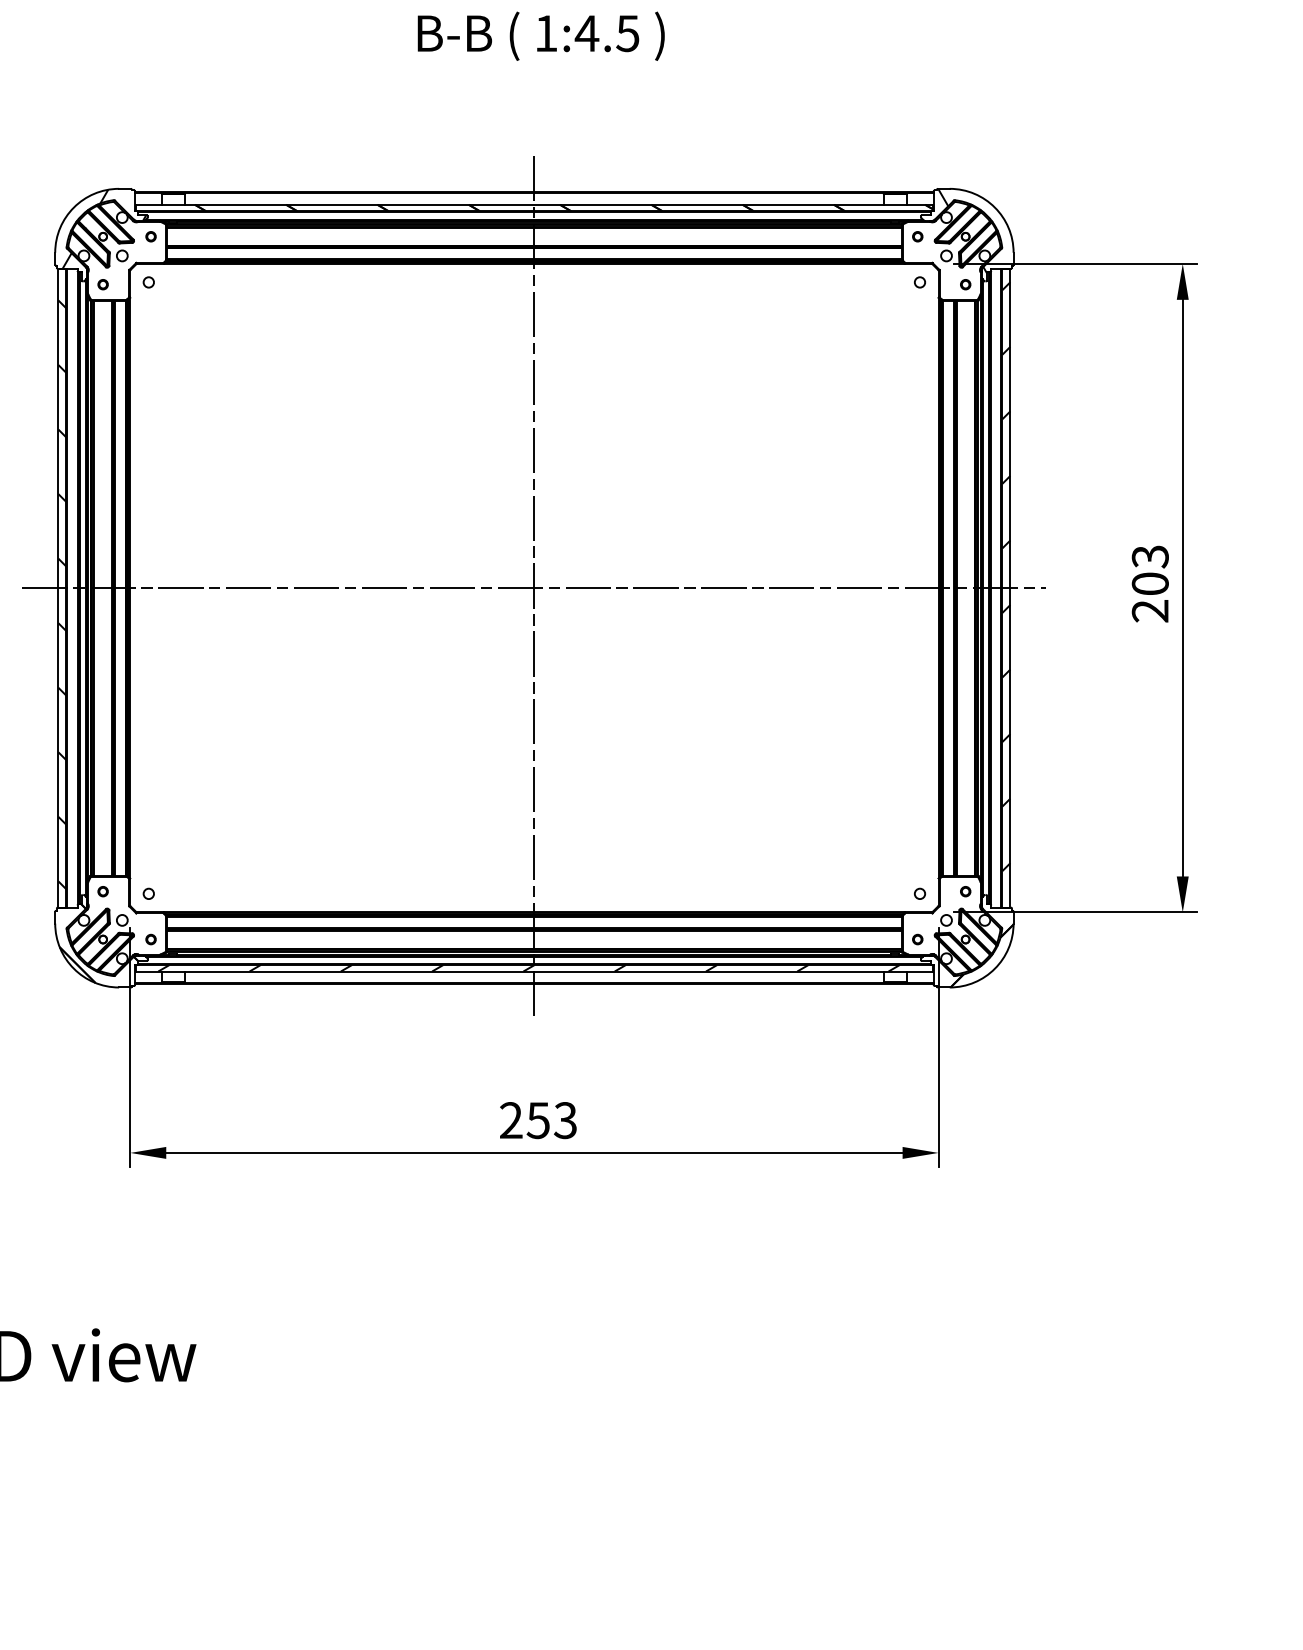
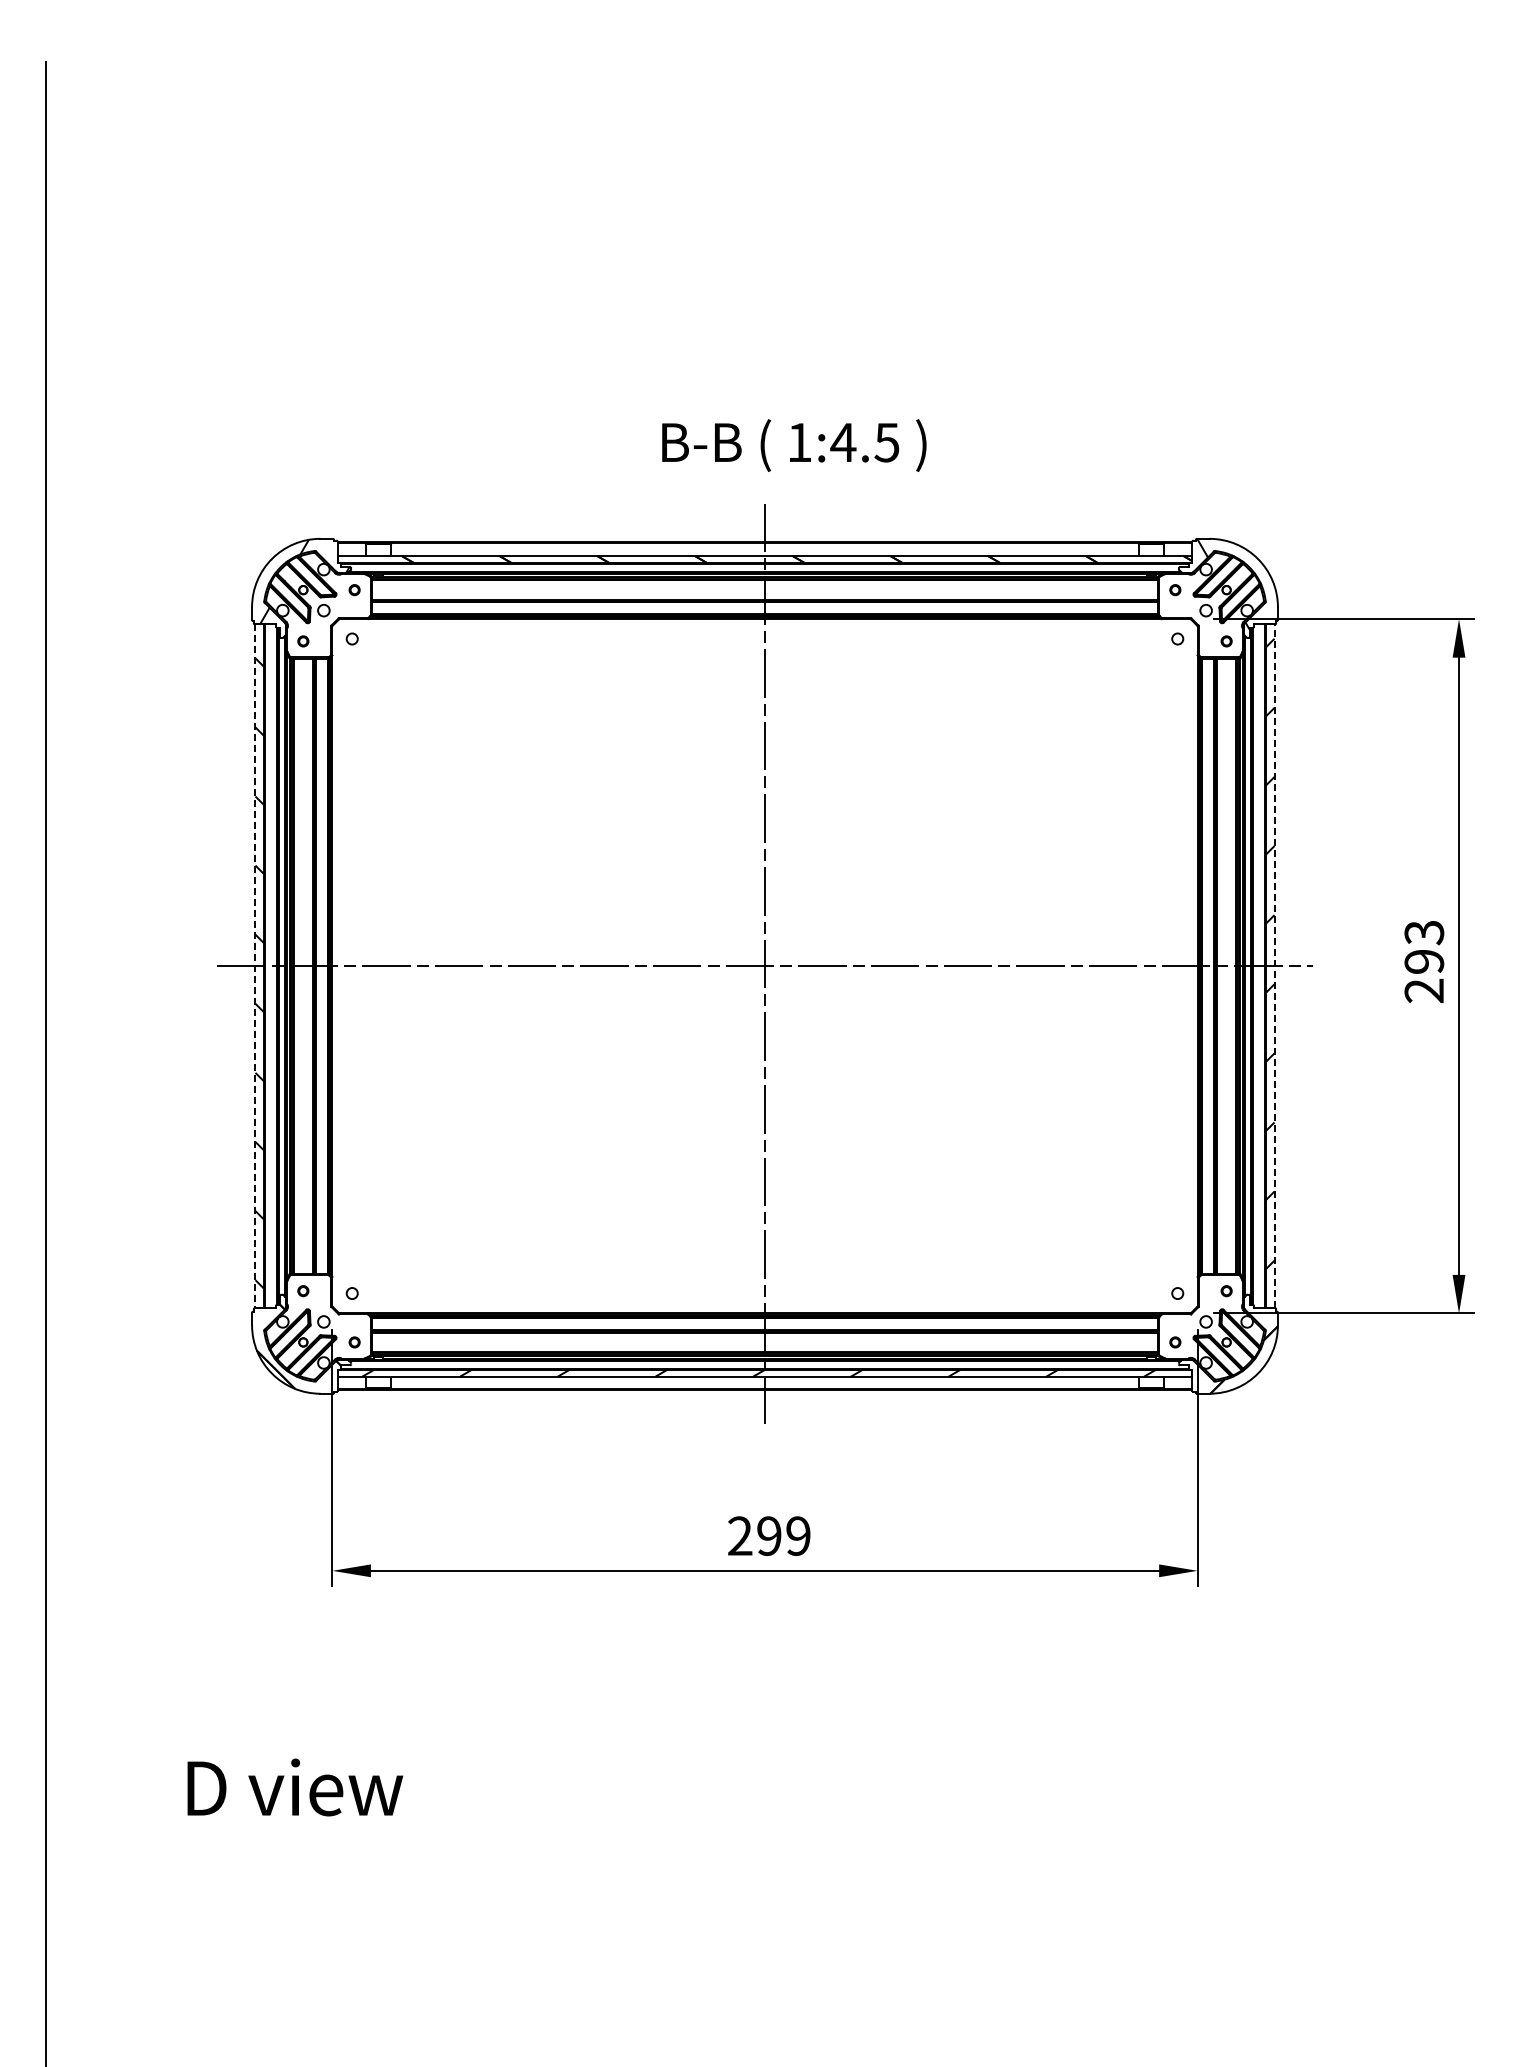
text: (541, 36) -> (794, 445), moved
text: (1150, 583) -> (1424, 961), 203 -> 293
line: (58, 588) -> (255, 966), solid -> dashed
line: (1010, 588) -> (1274, 966), solid -> dashed
text: (551, 1120) -> (783, 1536), 253 -> 299

